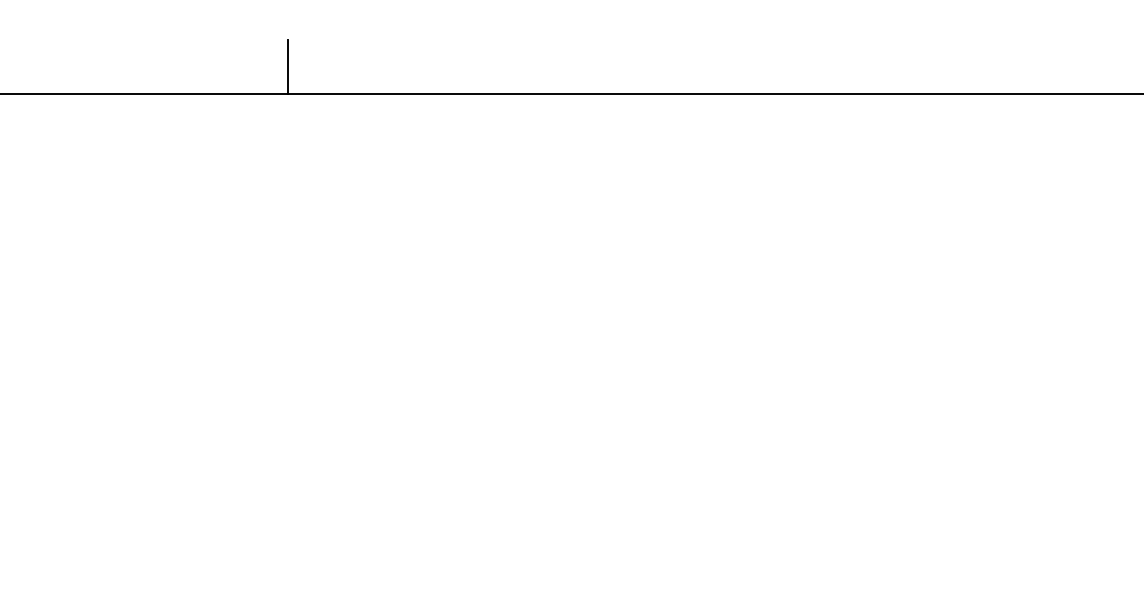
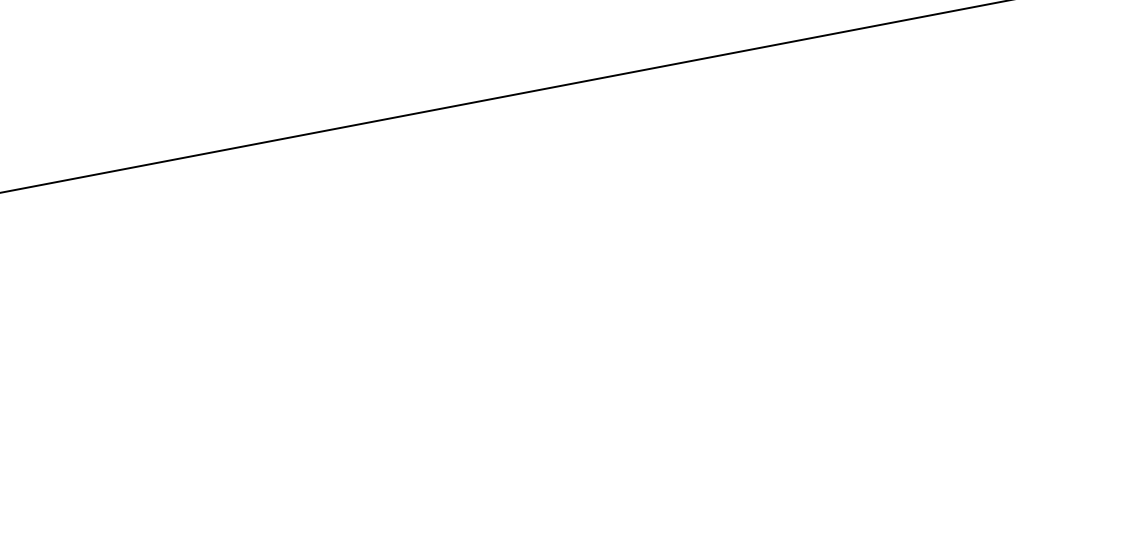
line: (287, 66) -> (215, 123), removed

